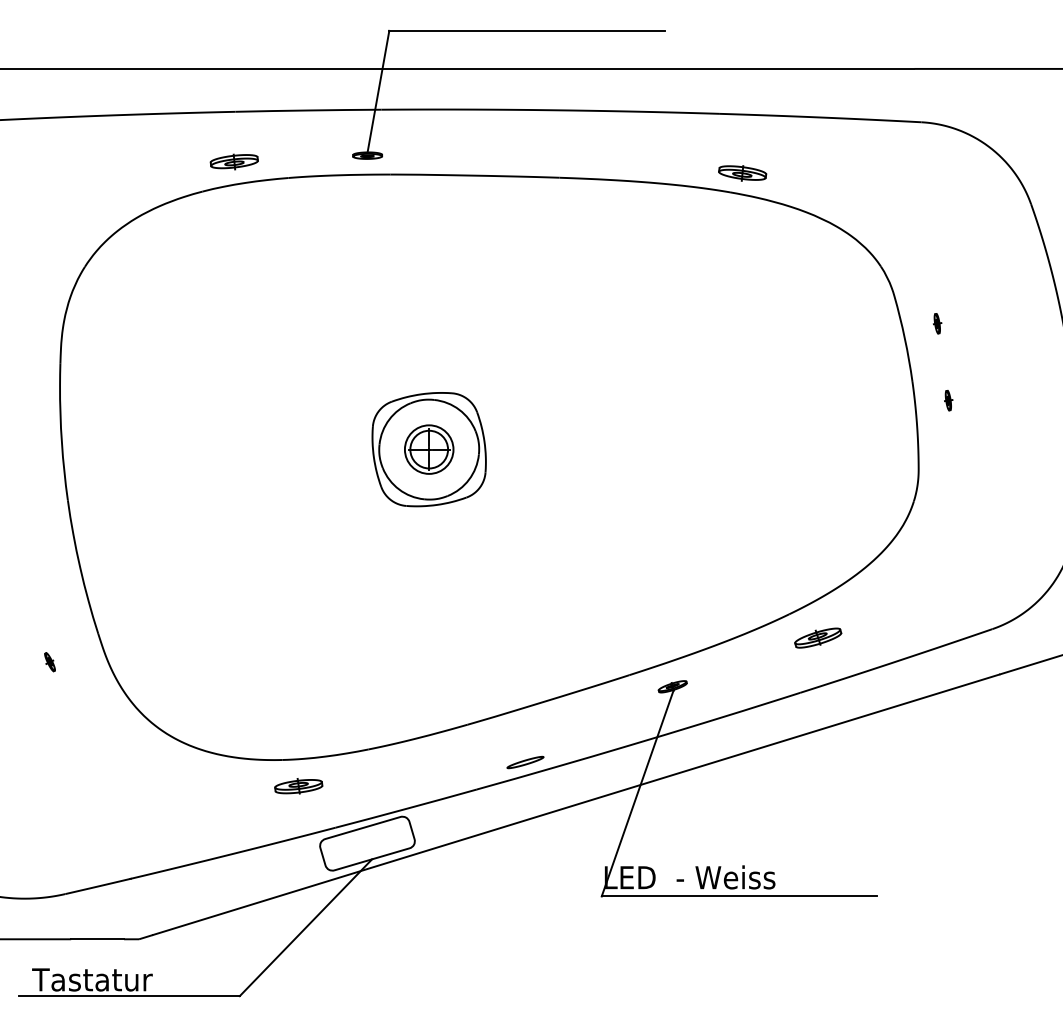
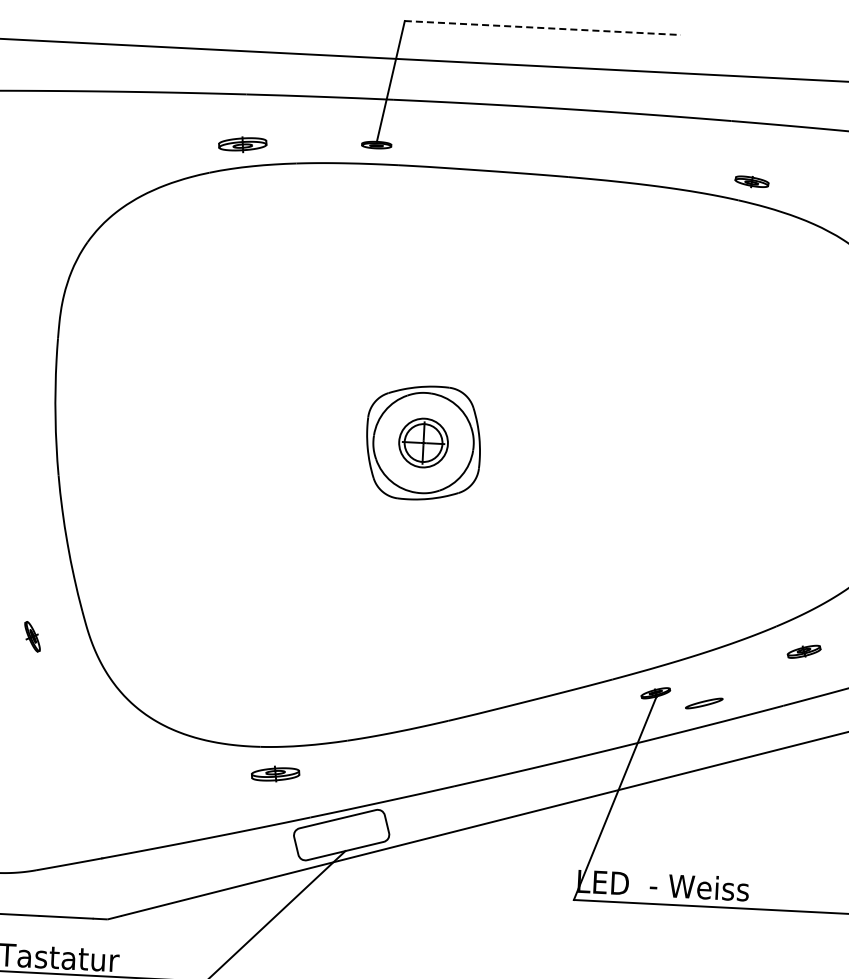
line: (526, 30) -> (542, 27), solid -> dashed
part: (742, 173) -> (751, 182), size x0.7
part: (818, 637) -> (804, 651), size x0.7
part: (49, 662) -> (31, 637), size x1.6
curve: (525, 761) -> (704, 702), moved

